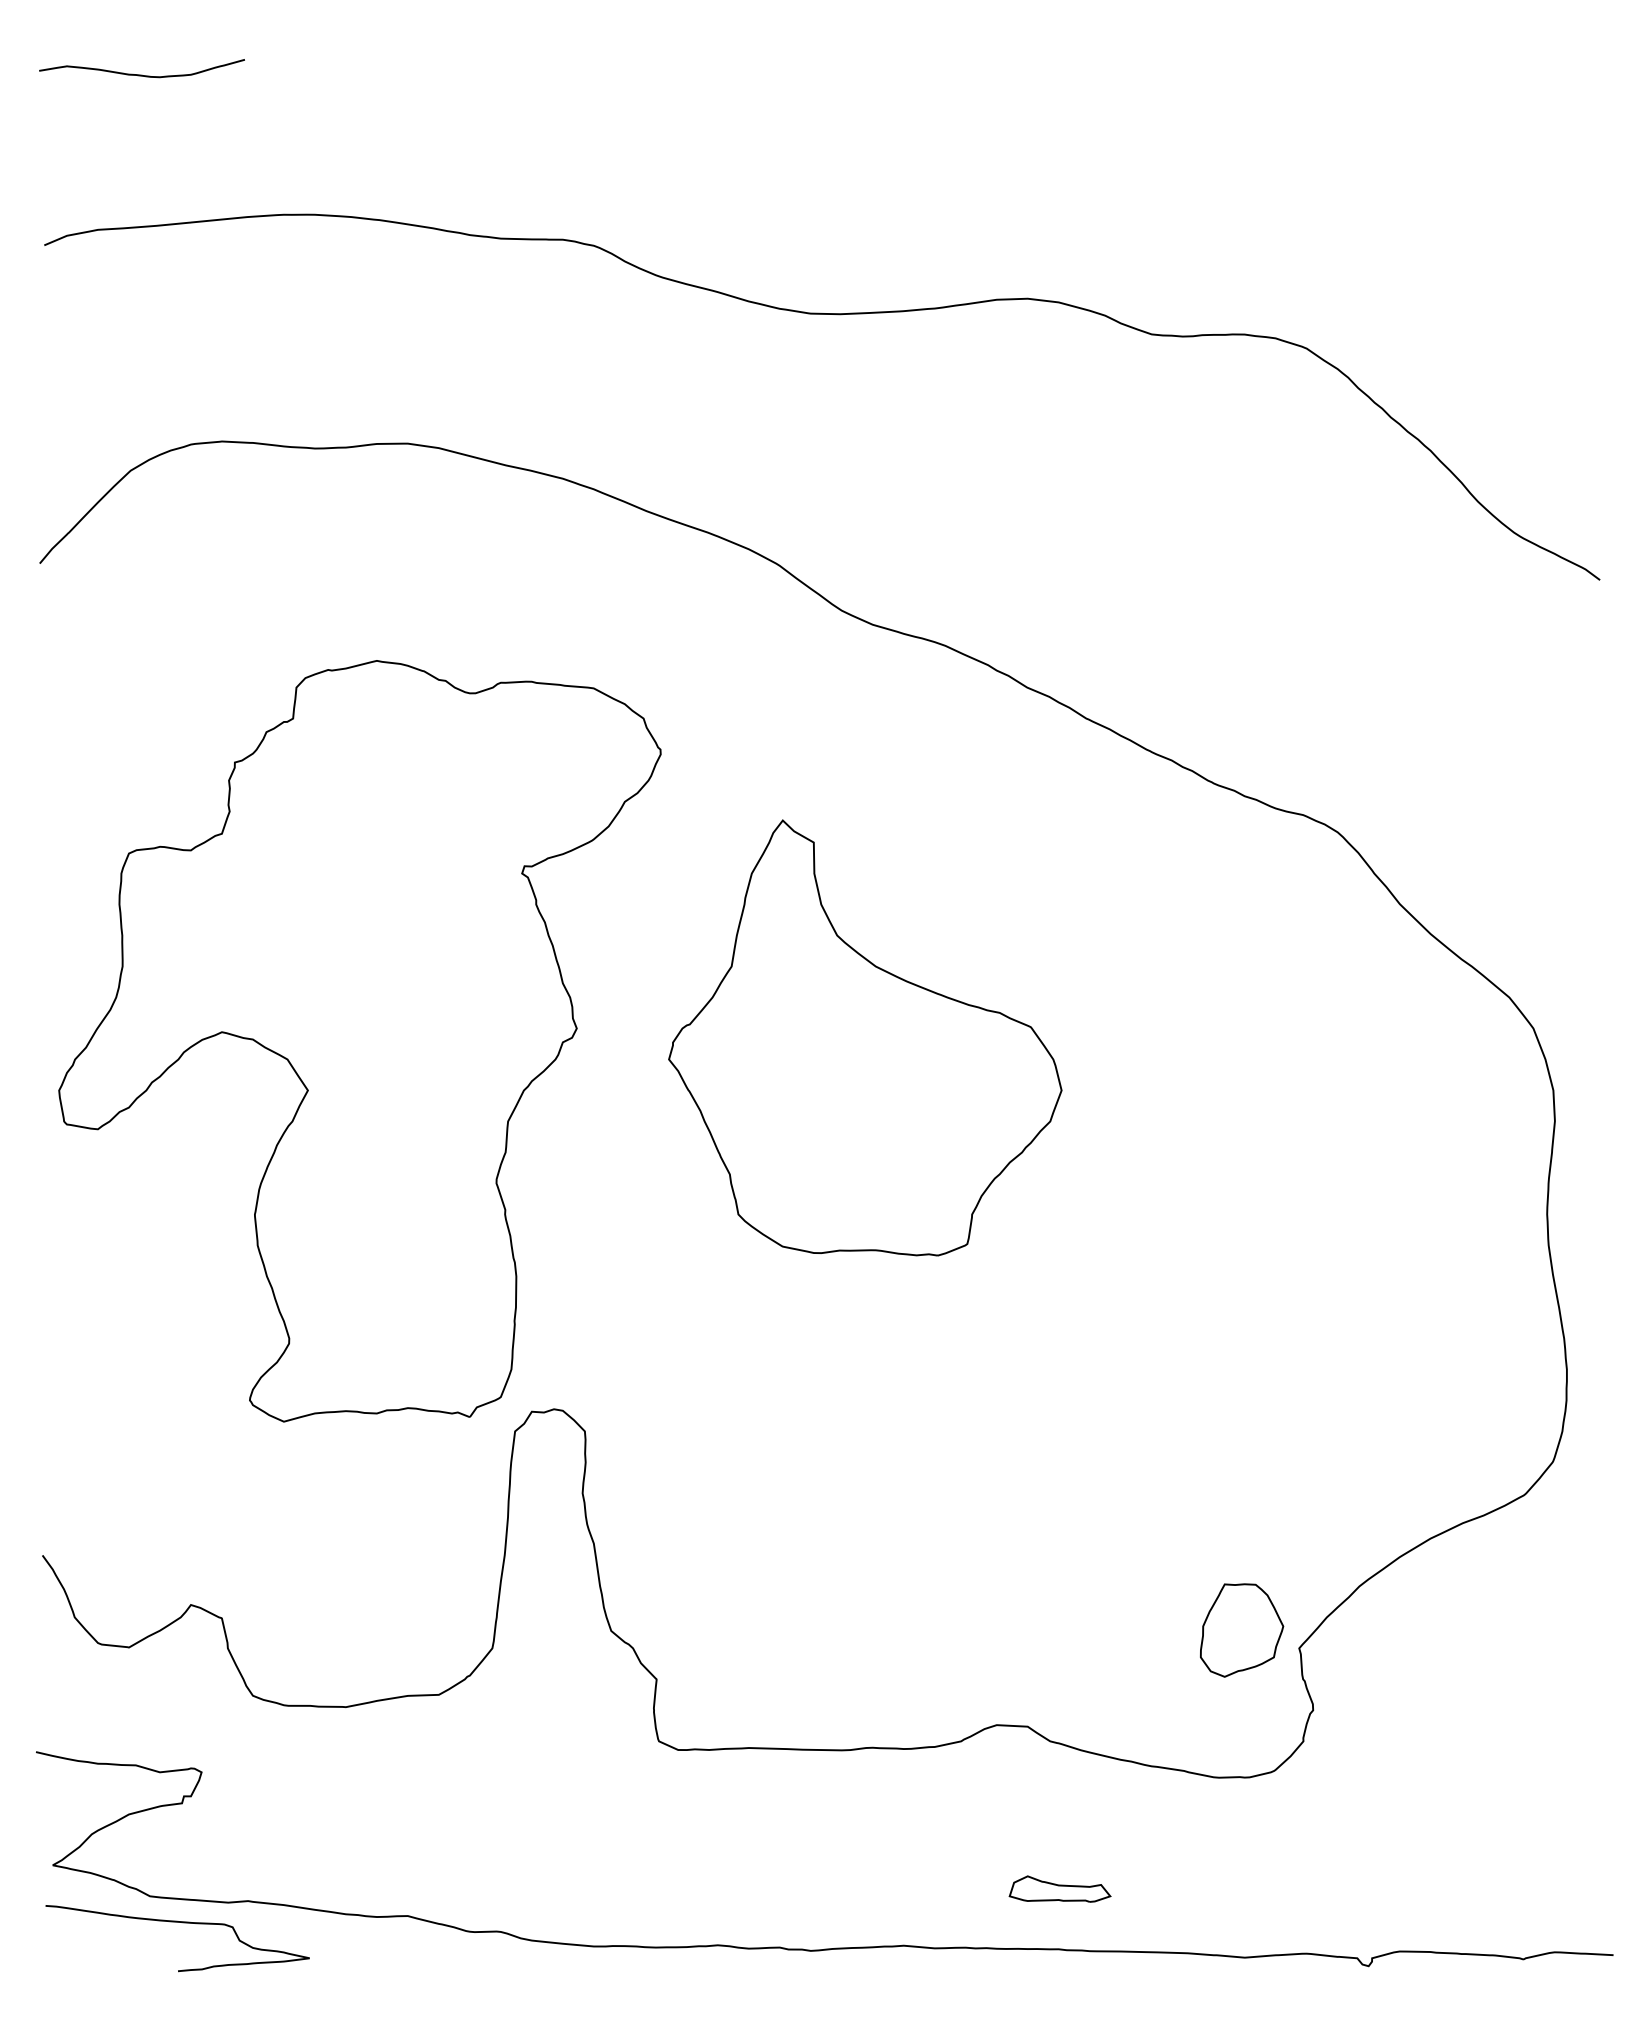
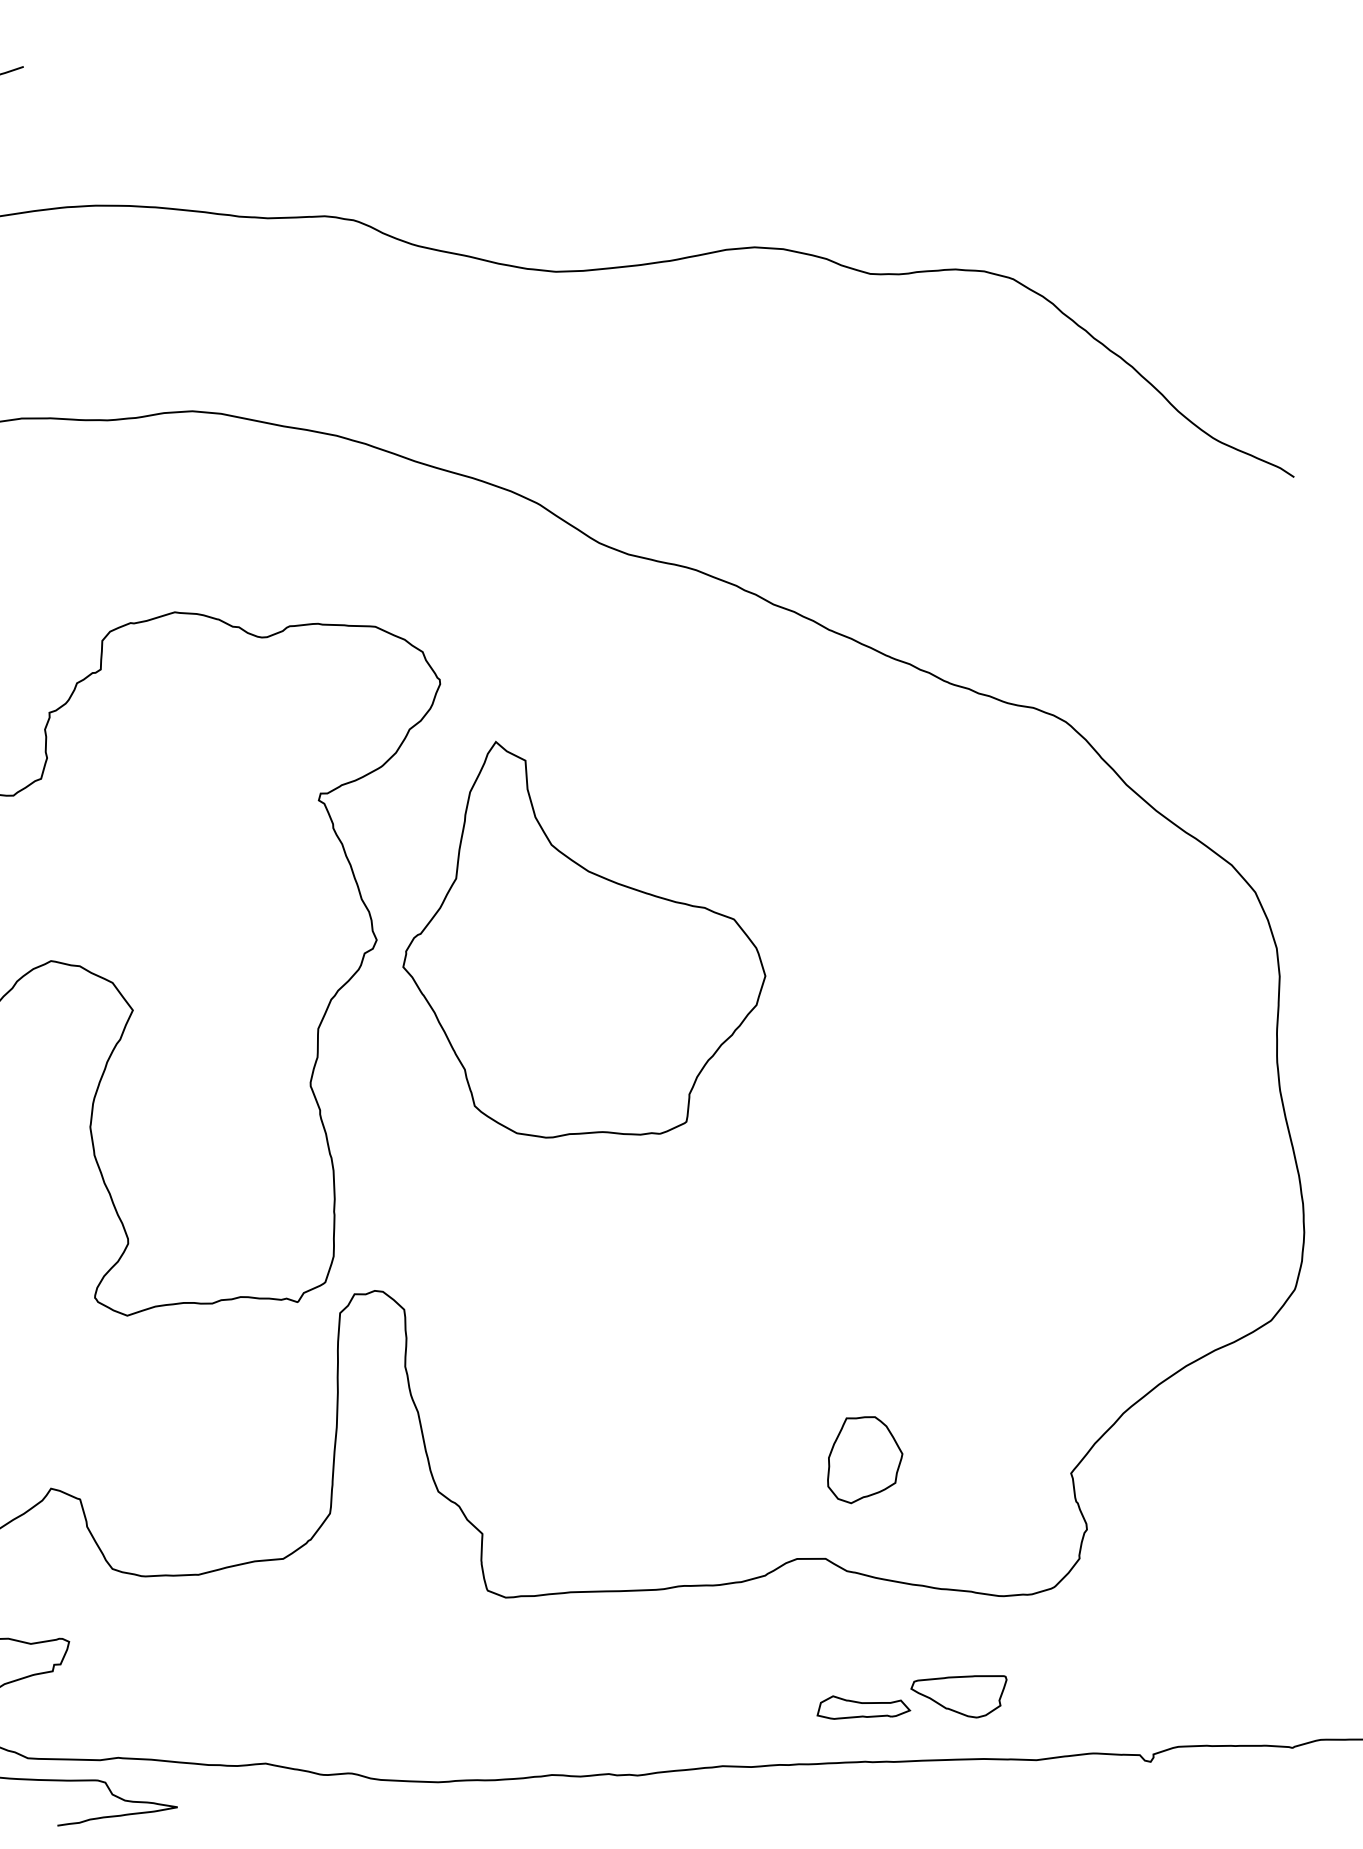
part: (865, 1037) -> (582, 937), moved
part: (1242, 1630) -> (865, 1459), moved
part: (1164, 1884) -> (959, 1696), added

